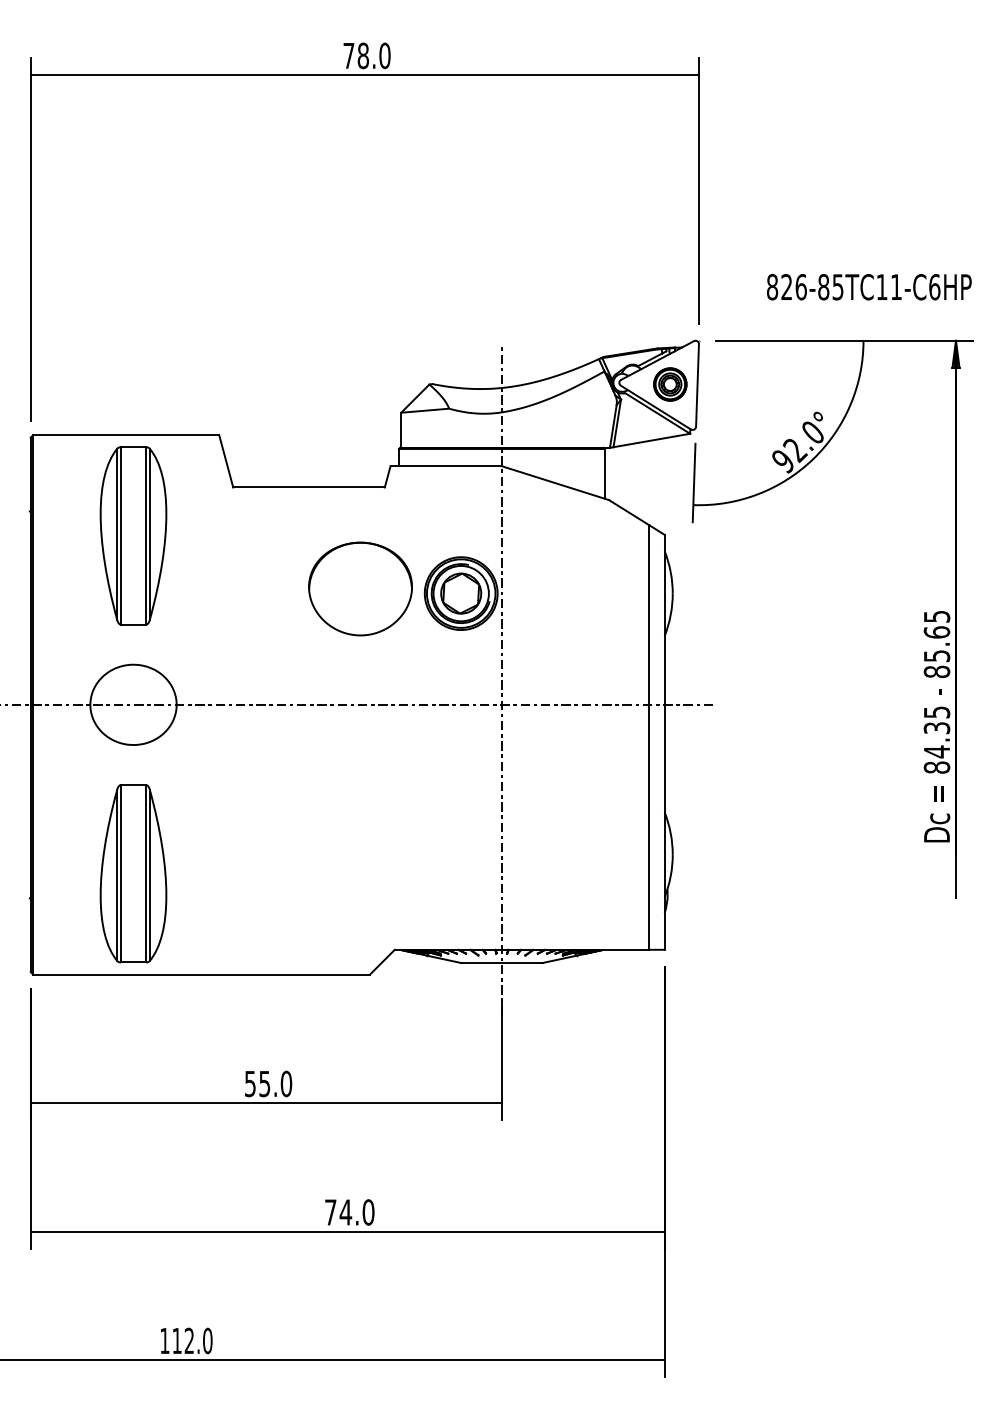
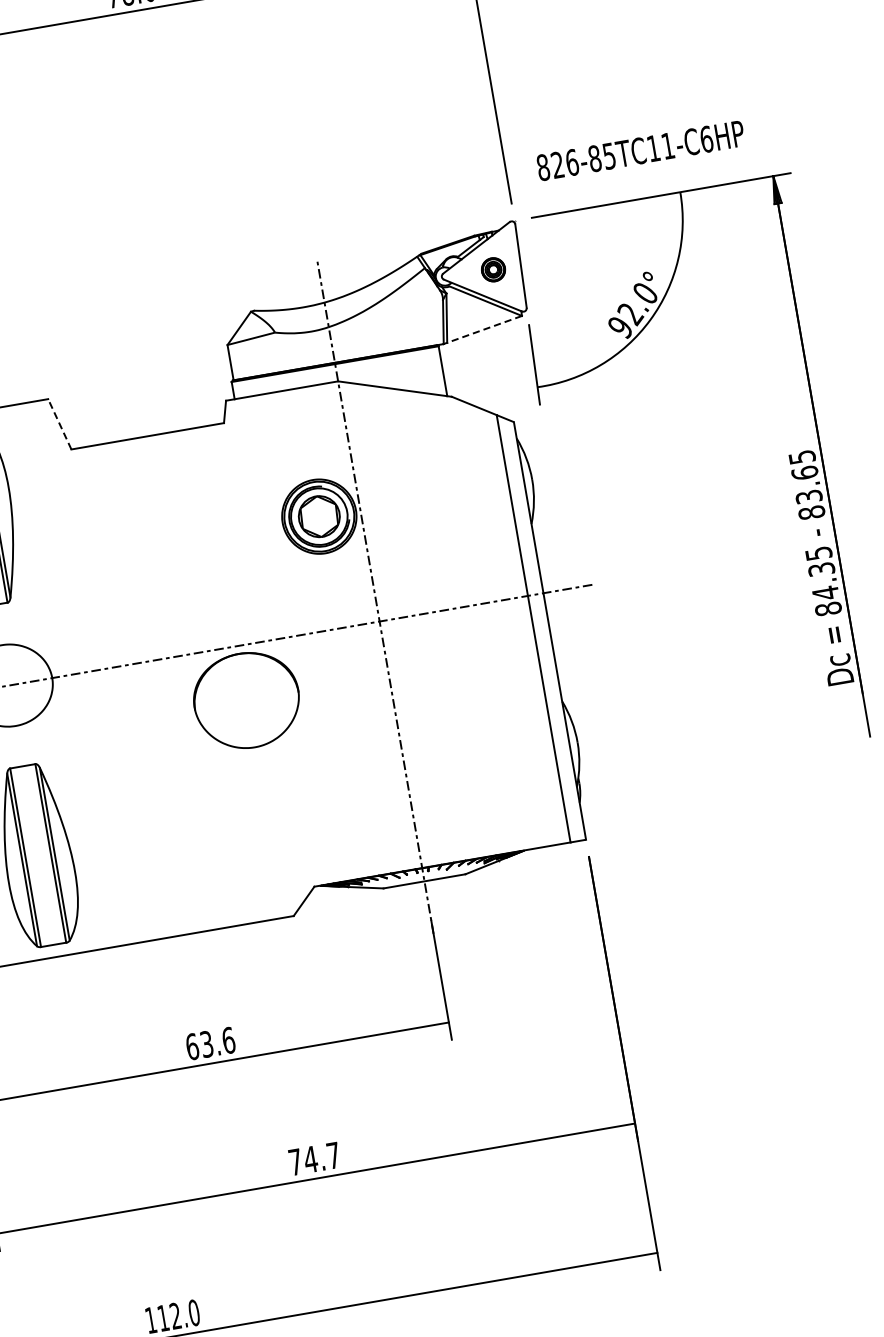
text: (869, 287) -> (641, 151), moved
part: (670, 384) -> (493, 269), size x0.7
line: (651, 440) -> (484, 329), solid -> dashed
line: (226, 460) -> (59, 423), solid -> dashed
part: (360, 588) -> (246, 700), moved
text: (936, 655) -> (808, 496), 85.65 -> 83.65
text: (268, 1083) -> (210, 1043), 55.0 -> 63.6
text: (368, 1212) -> (333, 1155), 74.0 -> 74.7

